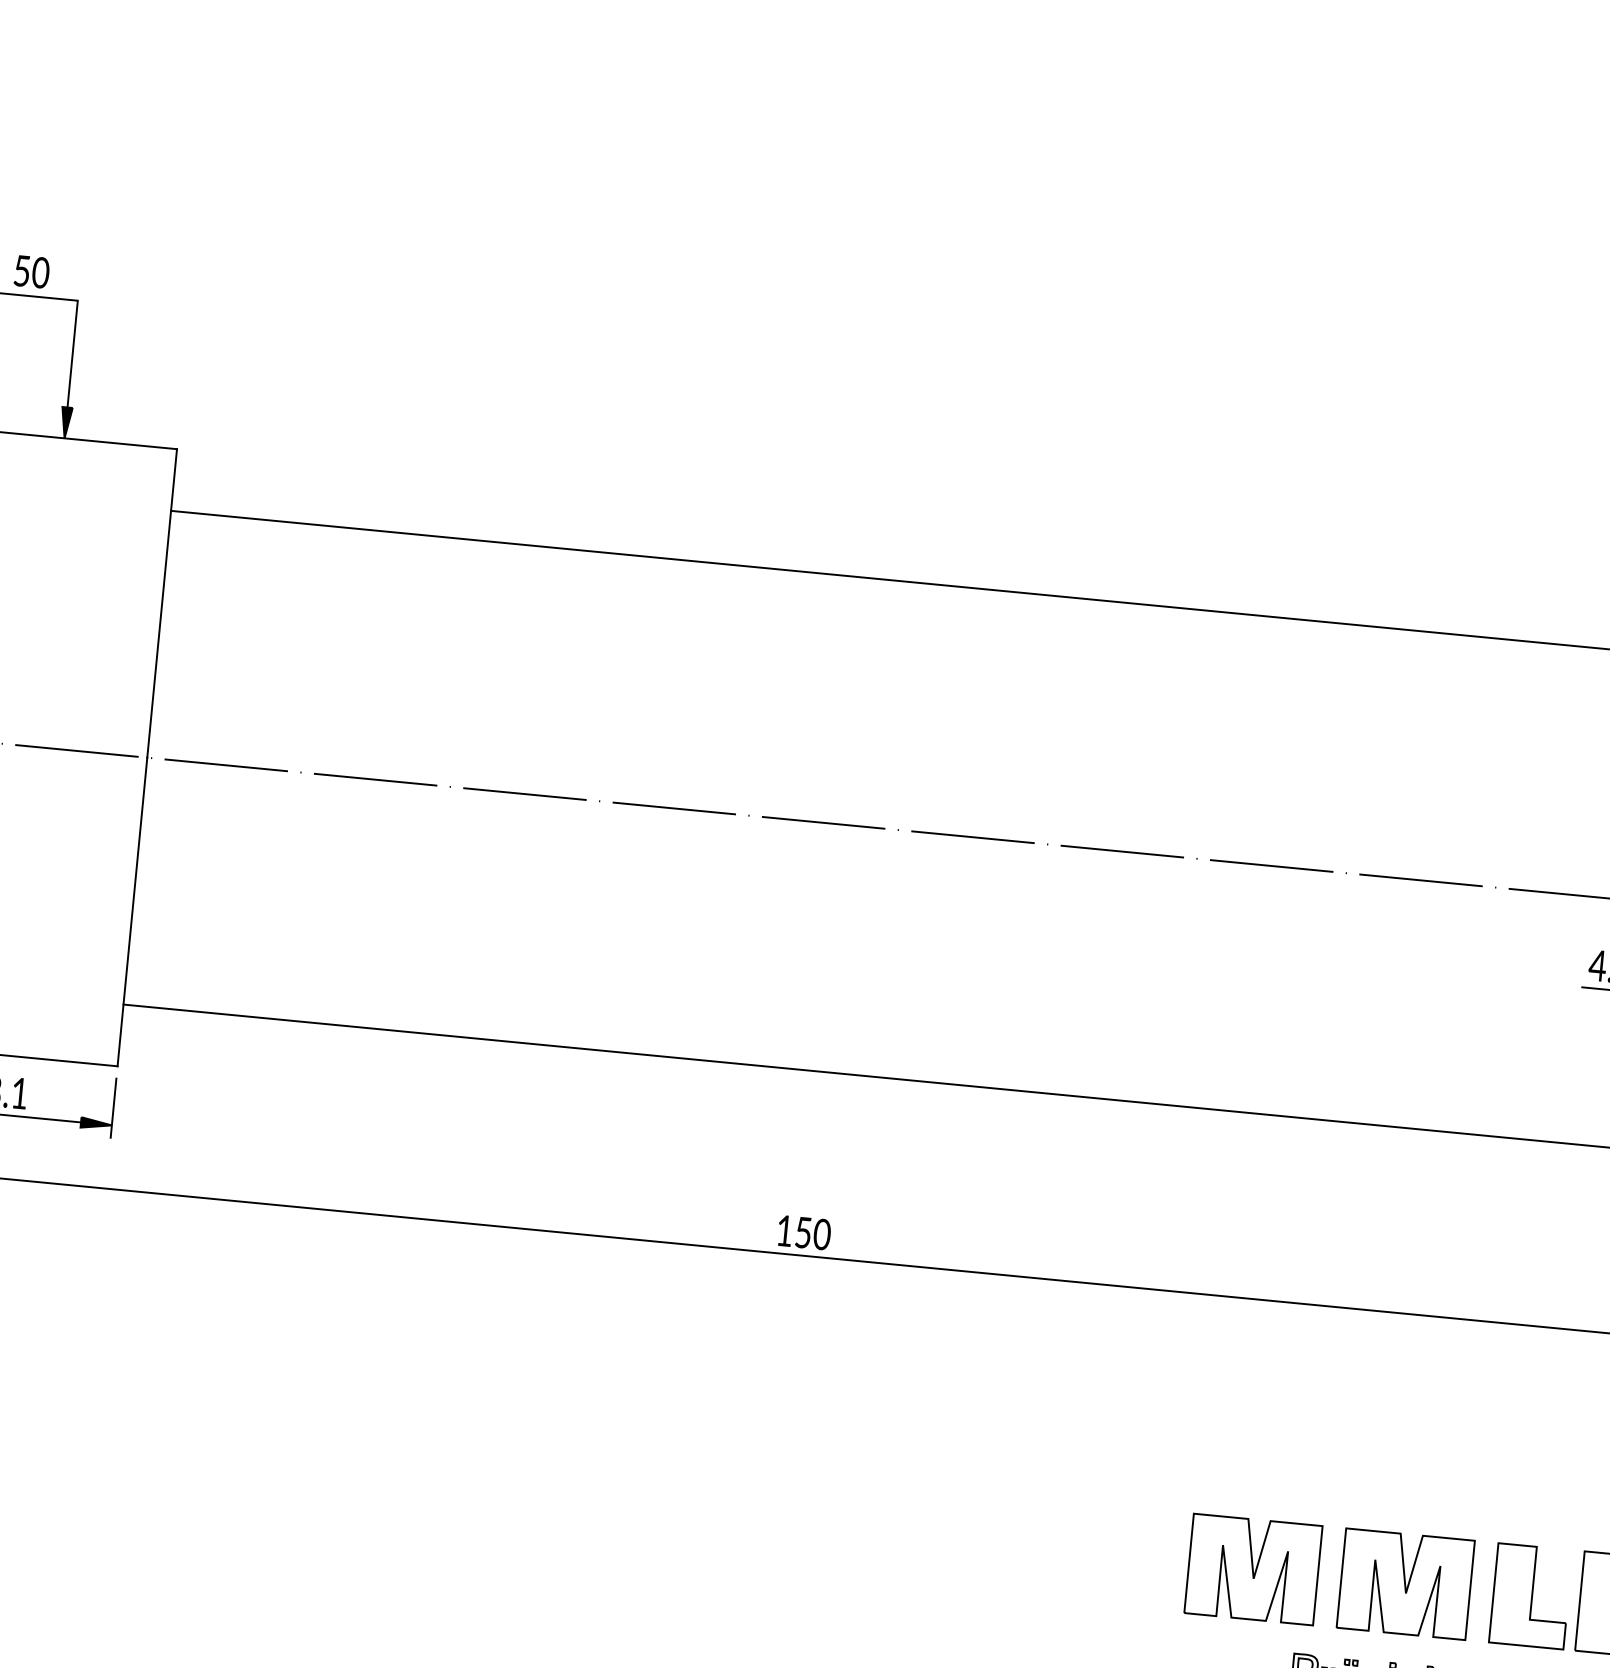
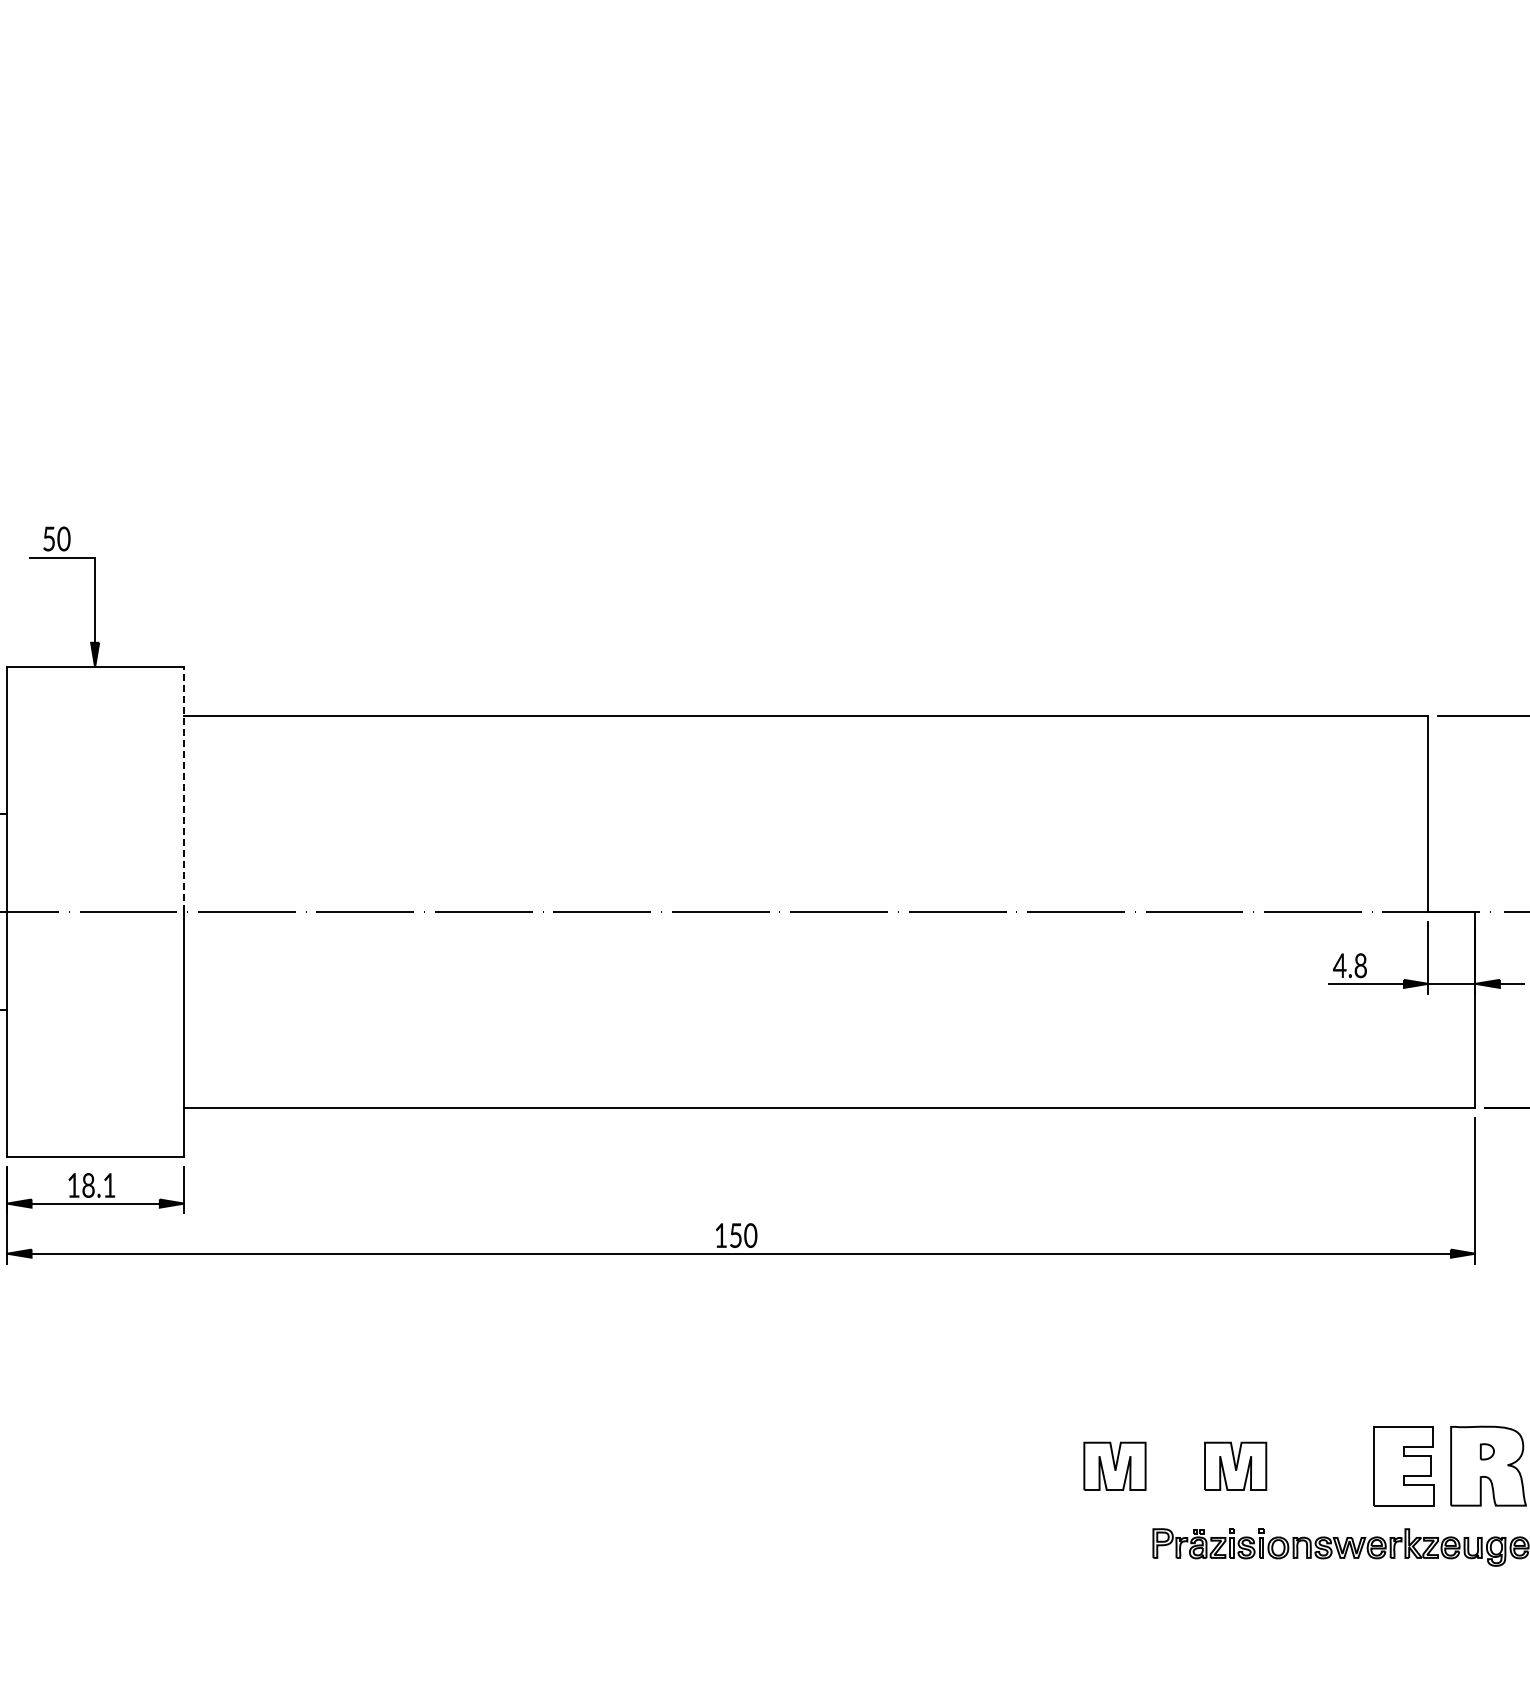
line: (162, 603) -> (184, 789), solid -> dashed
part: (1252, 1569) -> (1114, 1466), size x0.6
part: (1405, 1584) -> (1235, 1466), size x0.6
part: (1531, 1596) -> (1335, 1466), removed

